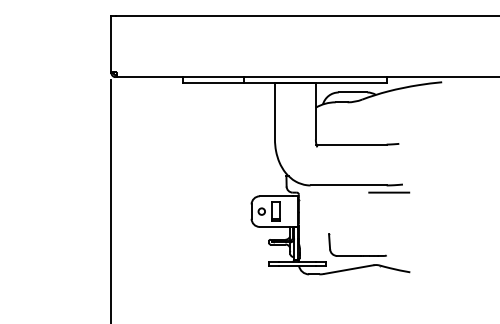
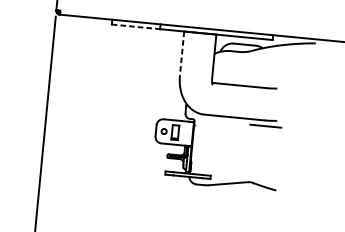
line: (213, 83) -> (135, 27), solid -> dashed
line: (274, 111) -> (181, 53), solid -> dashed
part: (357, 255) -> (236, 173), removed

